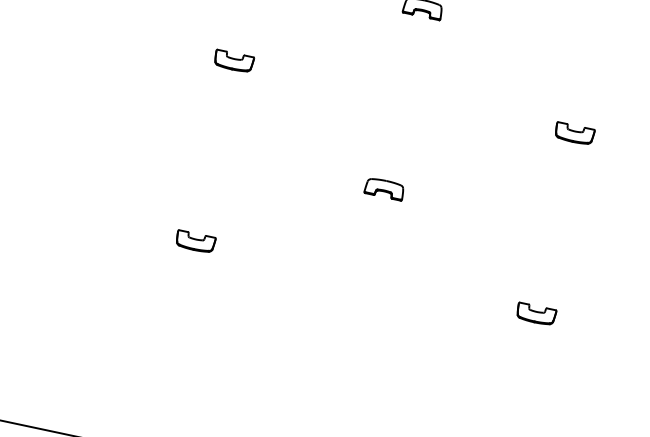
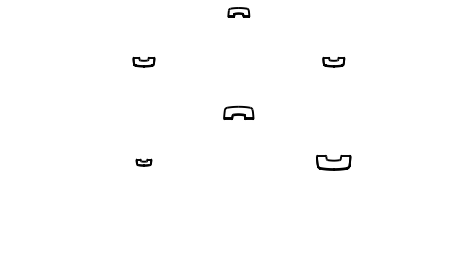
part: (384, 187) -> (238, 112), size x1.4
part: (194, 241) -> (143, 162), size x0.7
part: (535, 313) -> (333, 162), size x1.6

